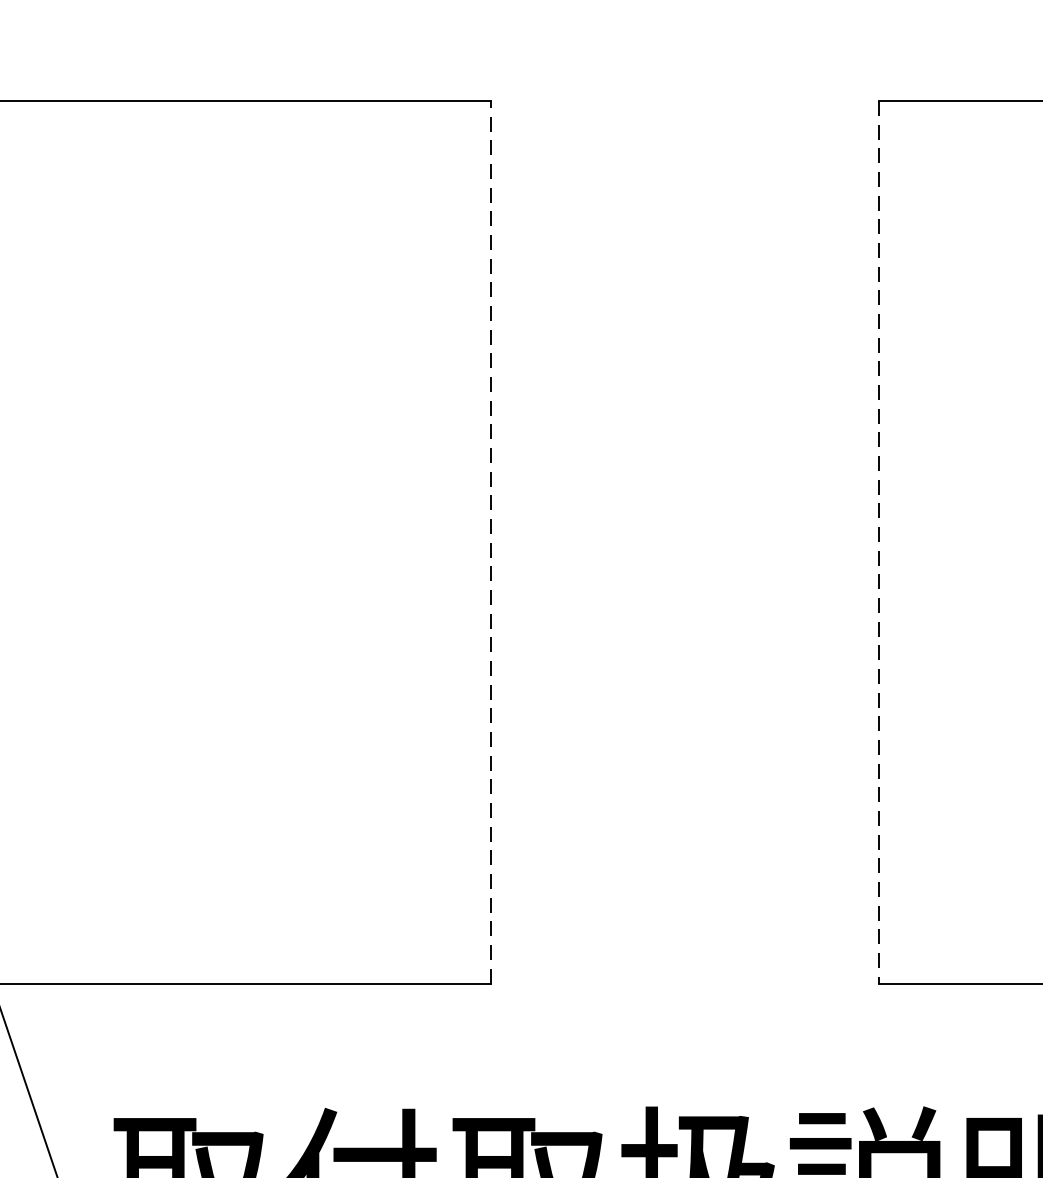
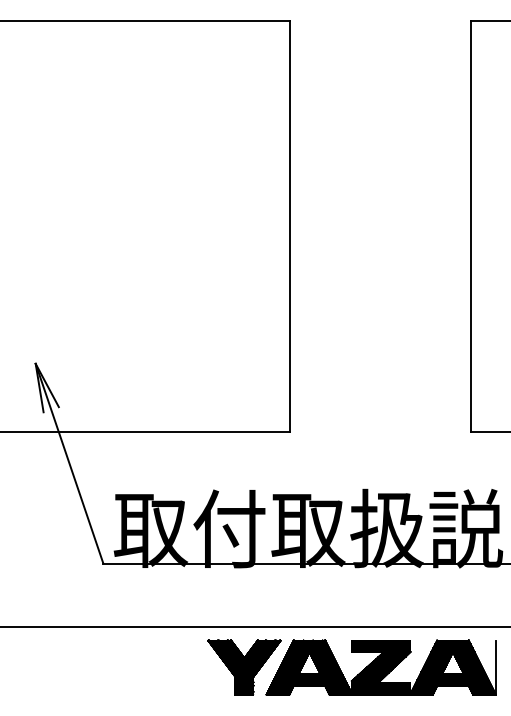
line: (490, 542) -> (290, 226), dashed -> solid
line: (880, 544) -> (471, 227), dashed -> solid

